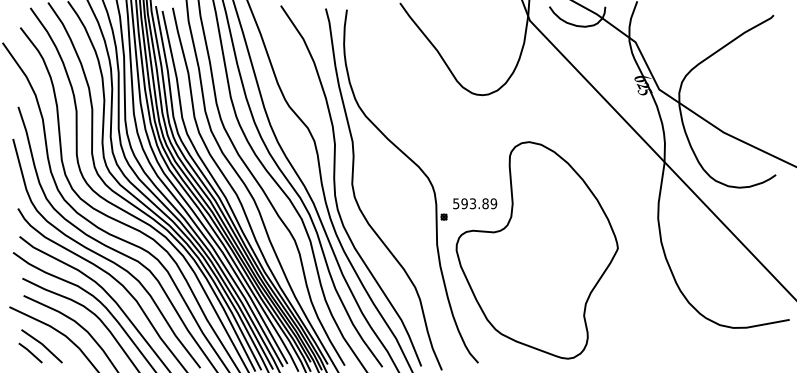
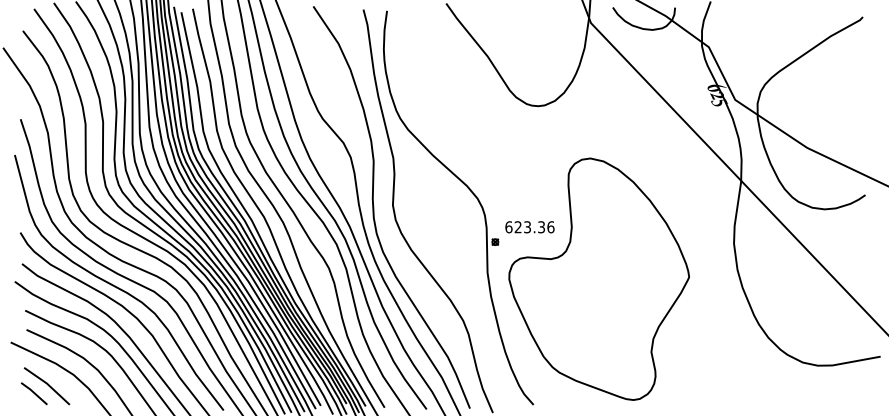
text: (474, 203) -> (529, 227), 593.89 -> 623.36

